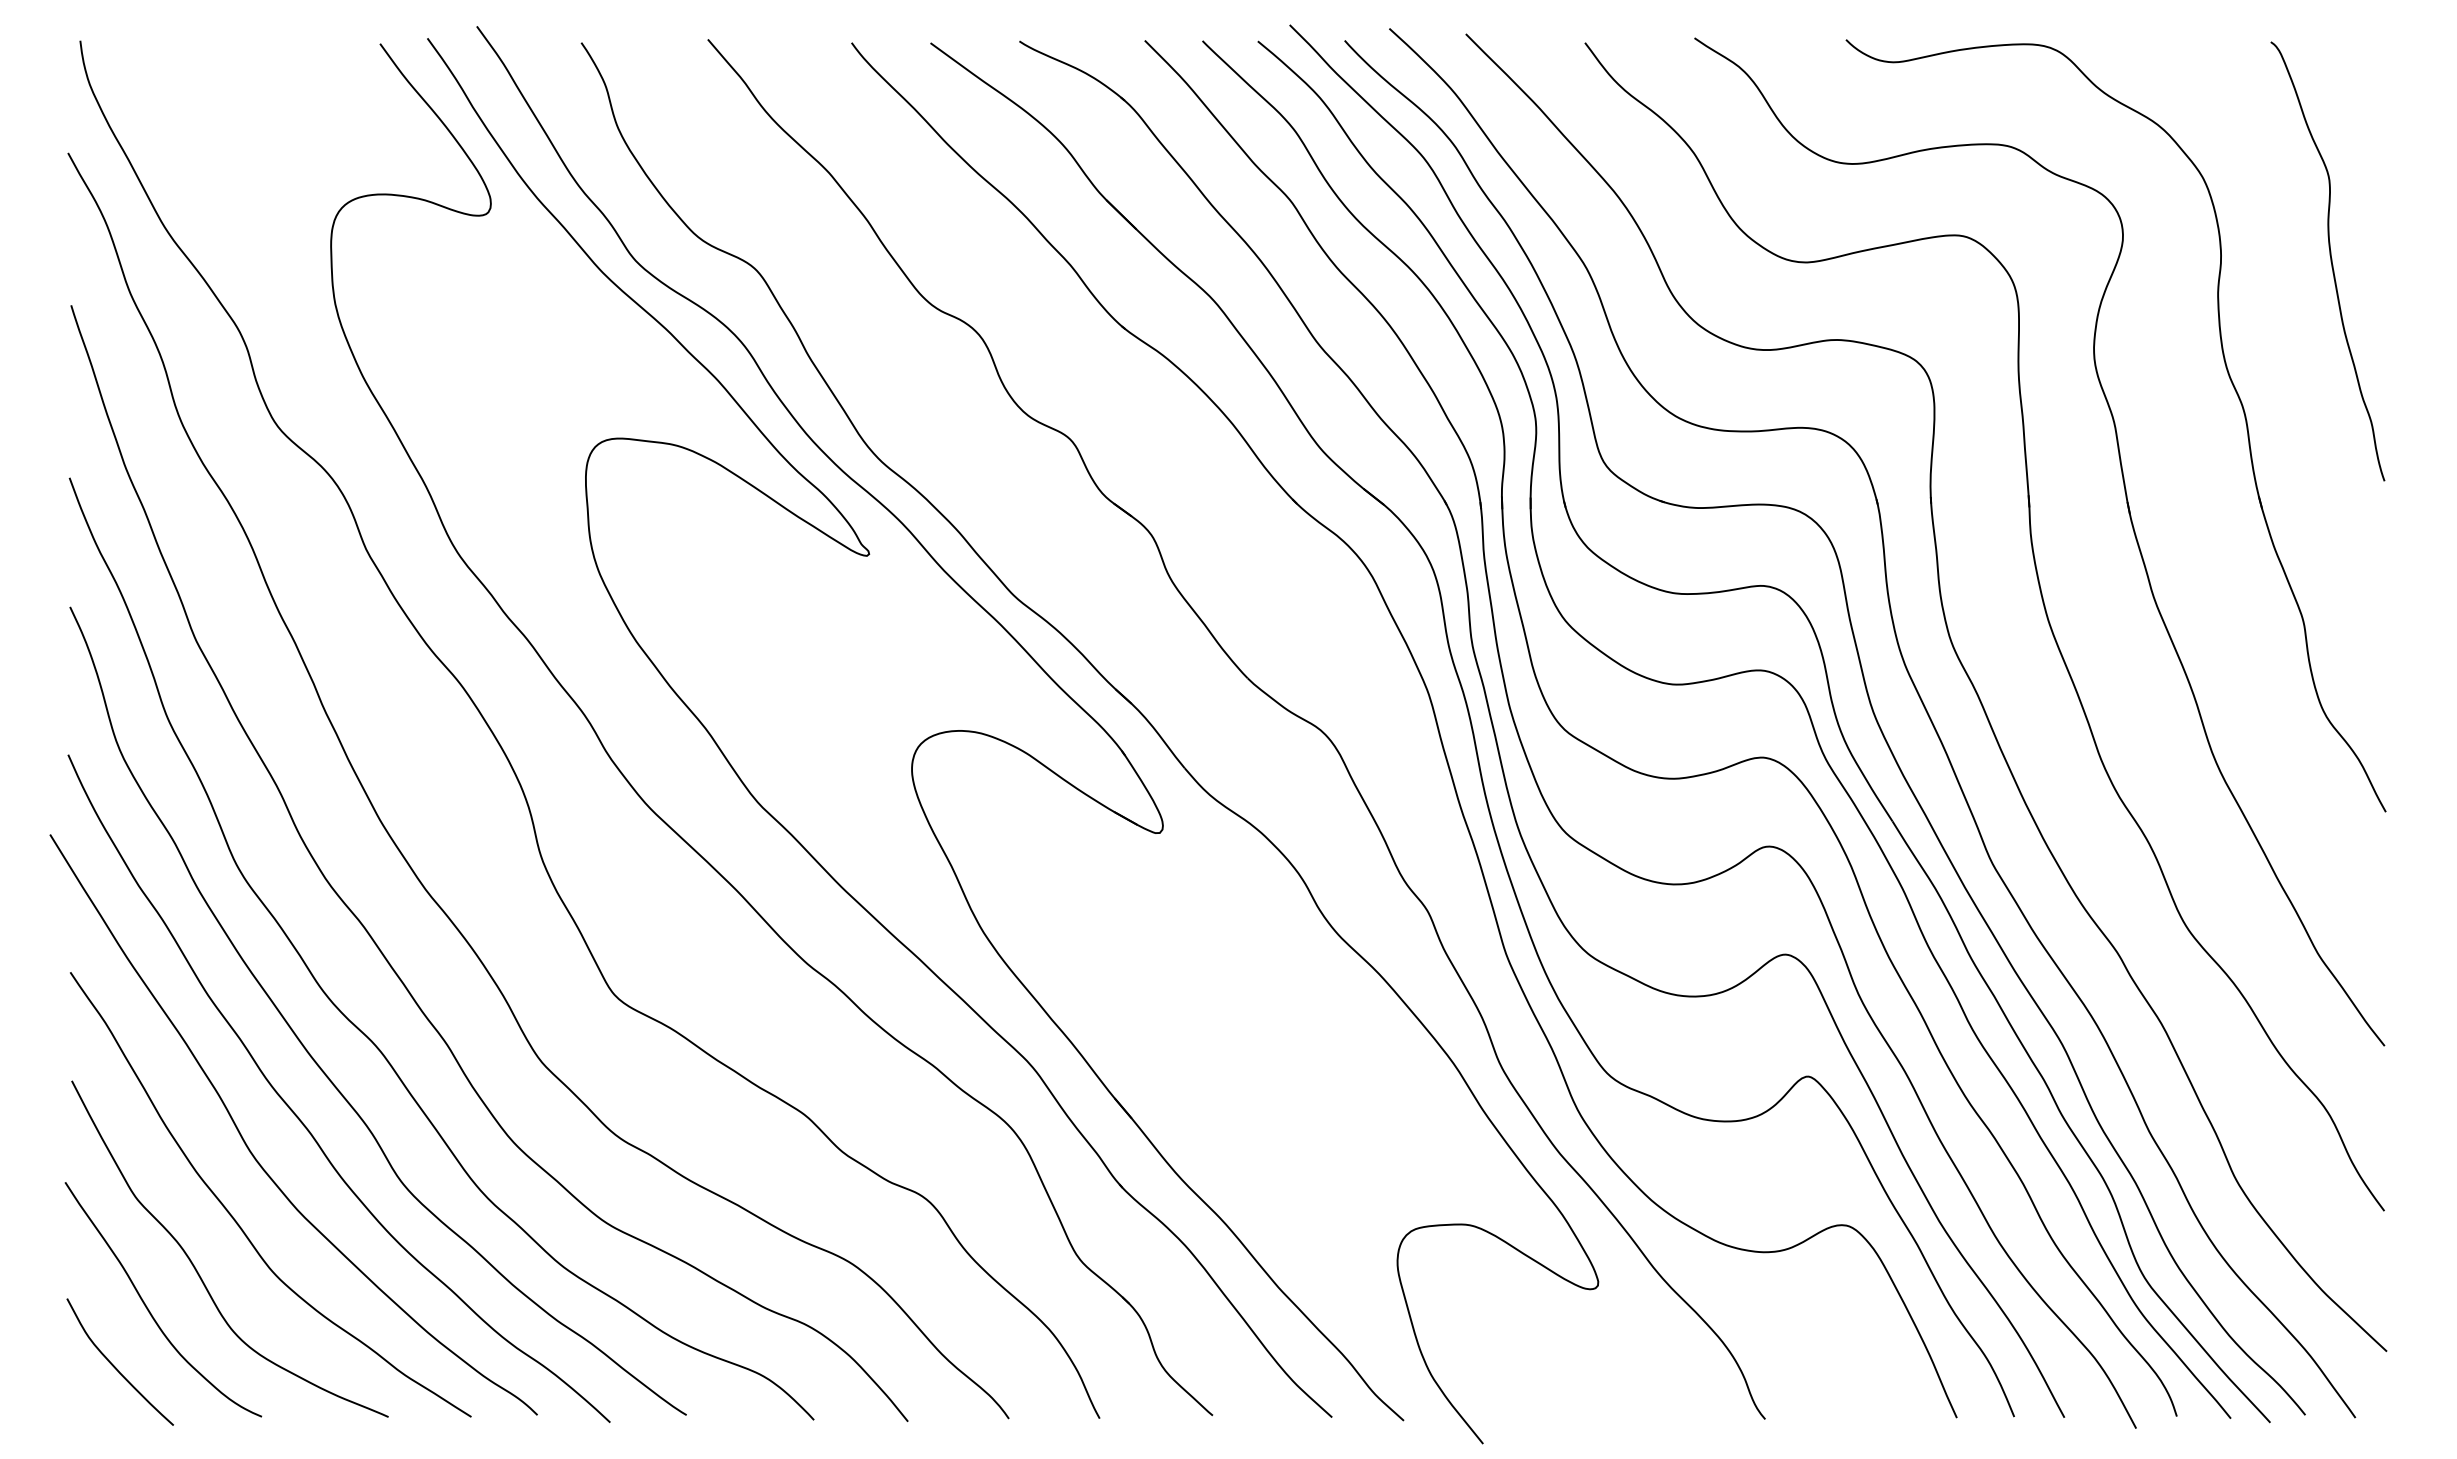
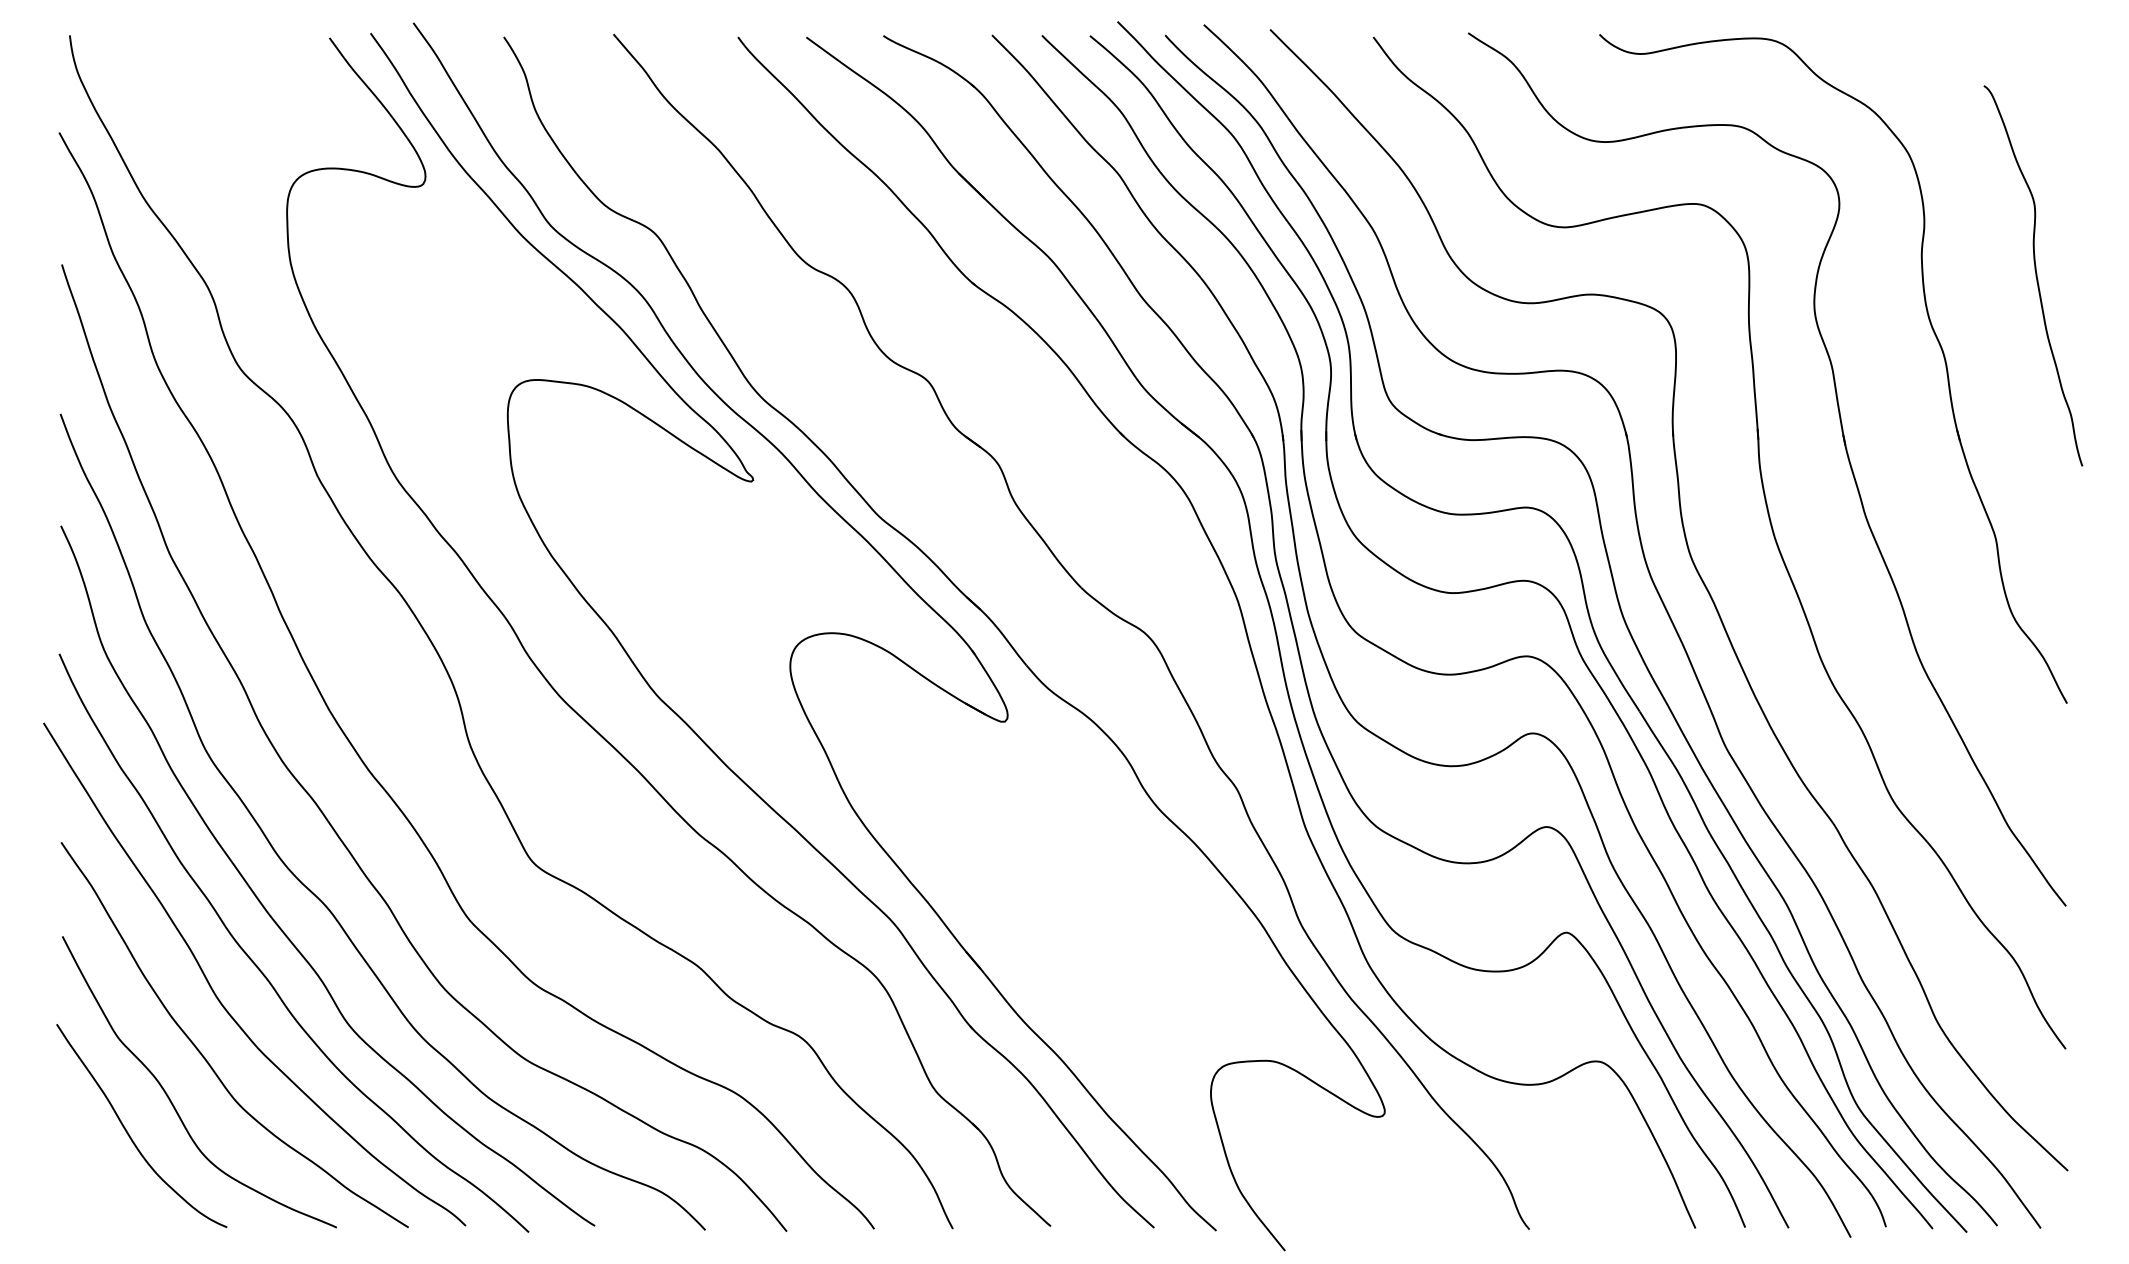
curve: (2330, 261) -> (2035, 275), moved
curve: (114, 1365) -> (99, 1182), removed

